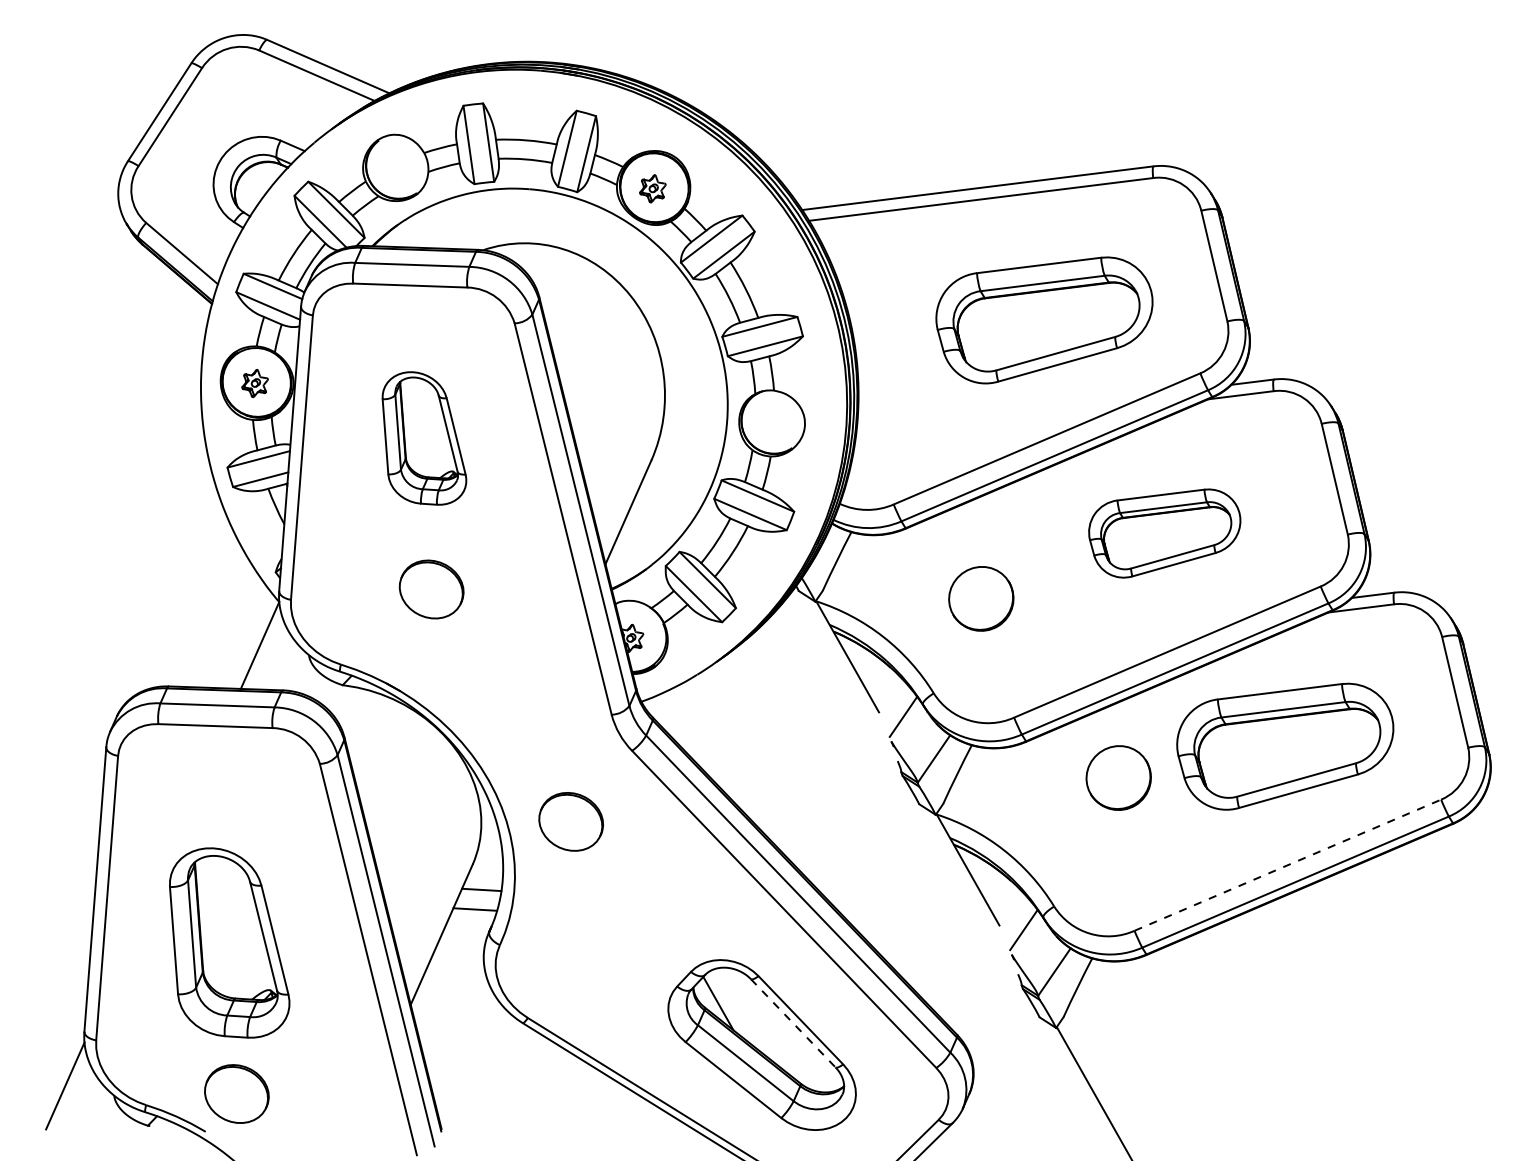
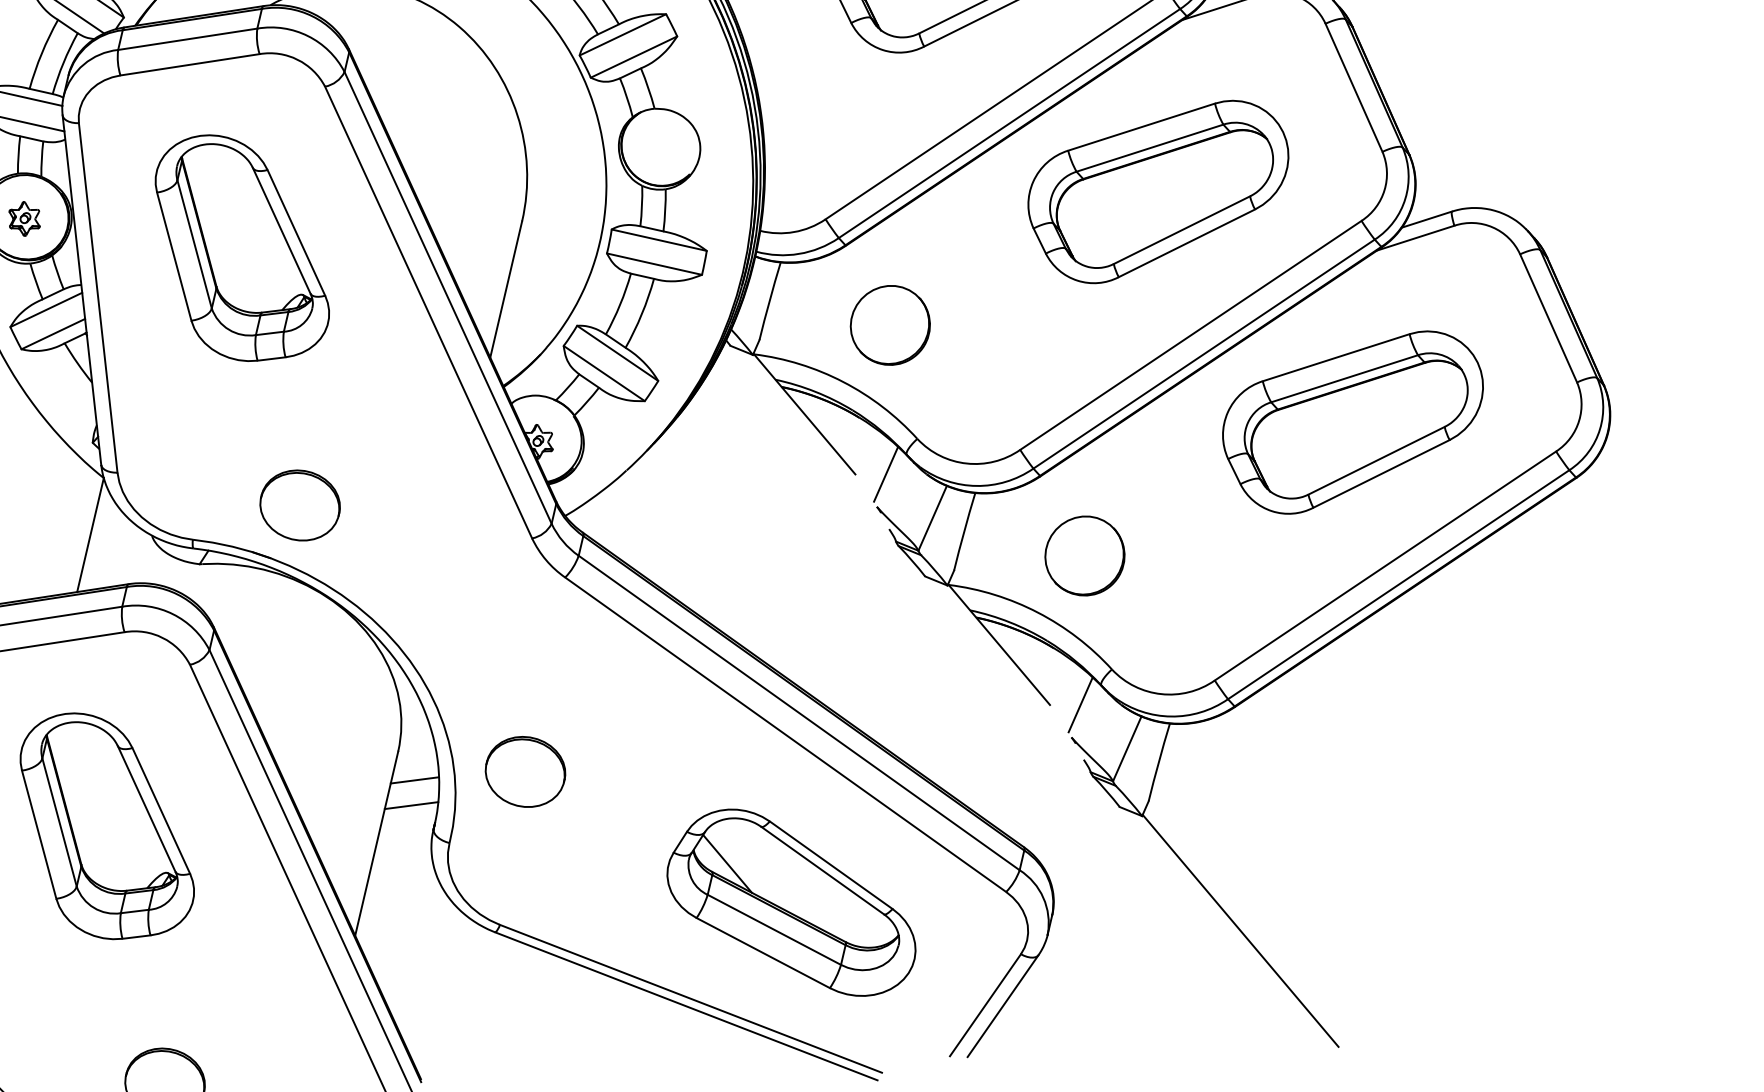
part: (424, 438) -> (242, 246), size x1.43
part: (1164, 533) -> (1160, 192), size x1.43
part: (431, 589) -> (299, 505), moved
part: (981, 598) -> (890, 324), moved
part: (1118, 777) -> (1084, 555), moved
part: (571, 821) -> (525, 771), moved
line: (1287, 865) -> (1385, 566), dashed -> solid
part: (229, 942) -> (106, 824), moved
line: (793, 1023) -> (823, 870), dashed -> solid

